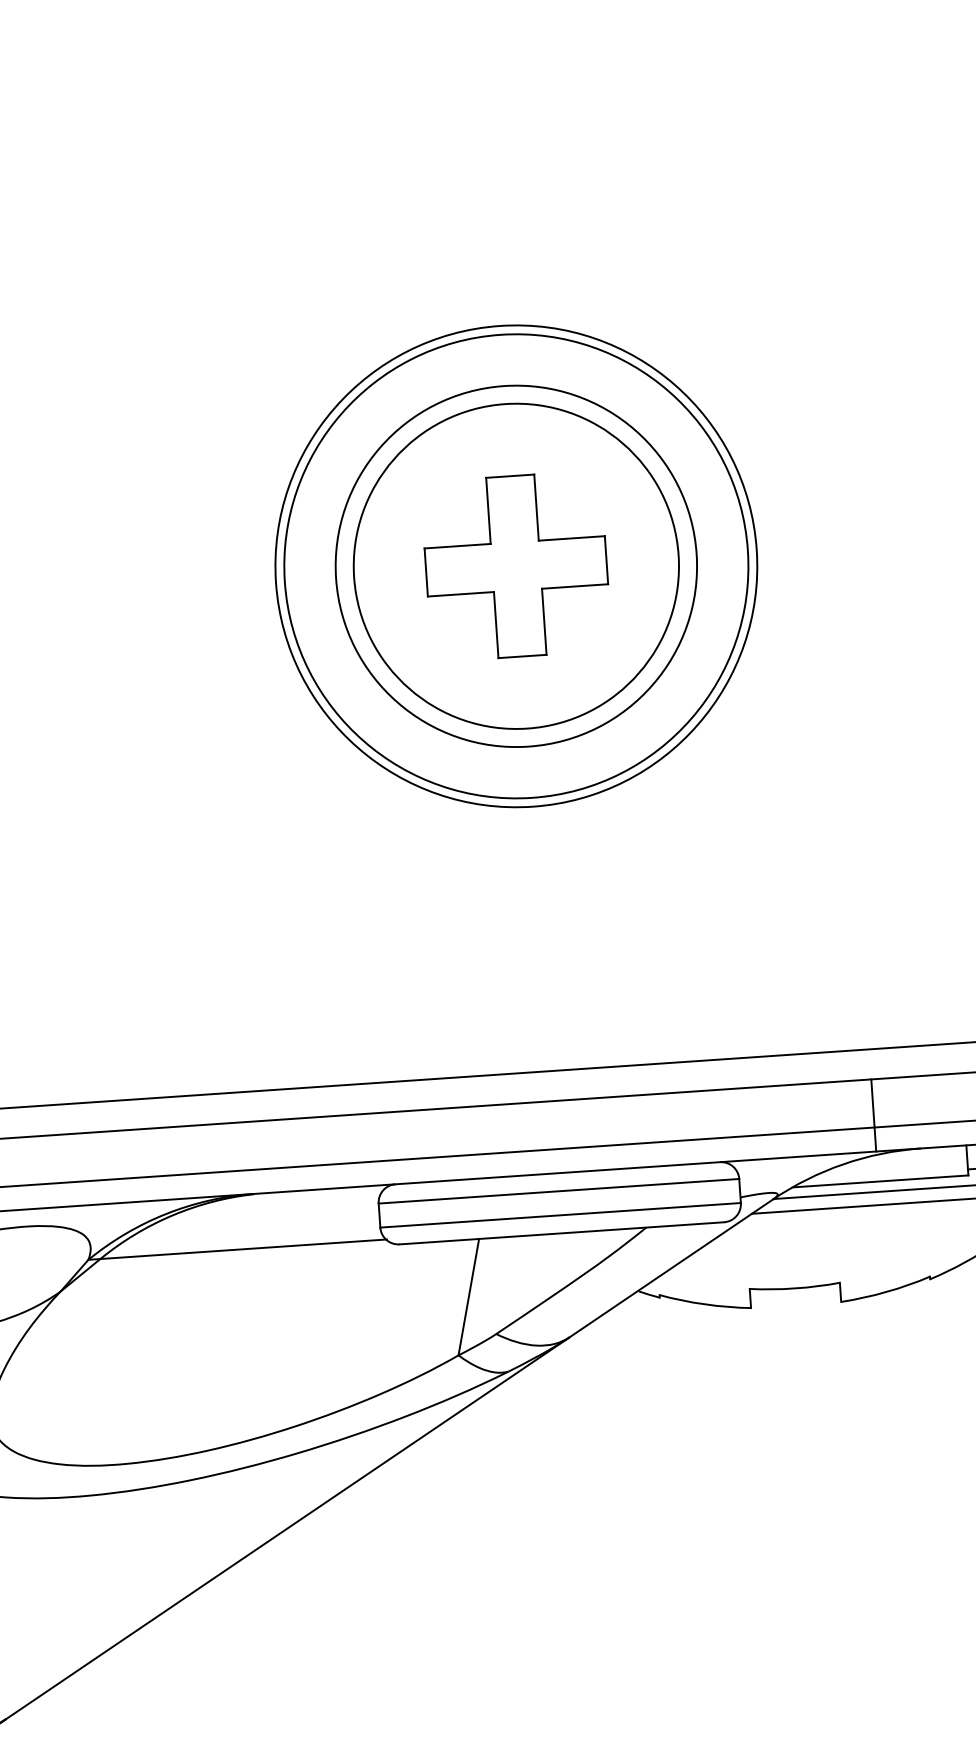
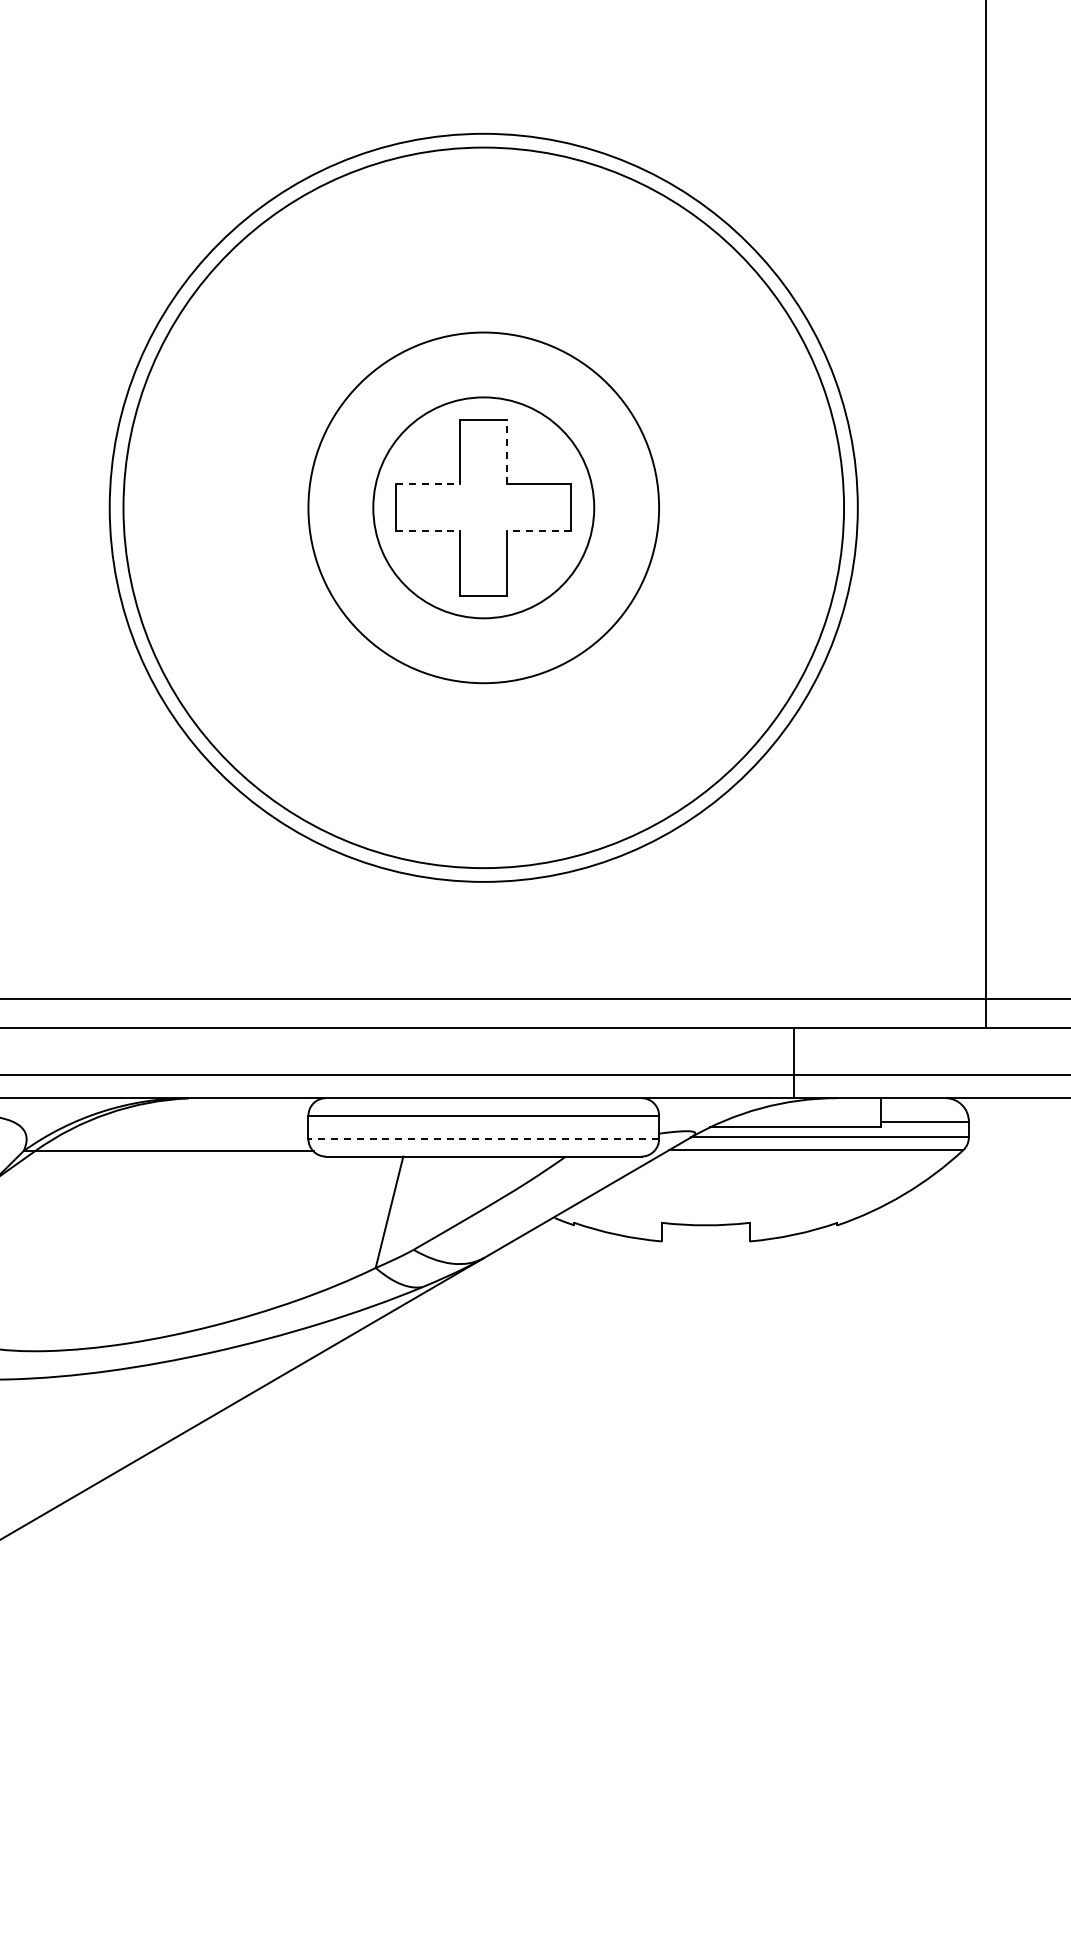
line: (536, 506) -> (507, 451), solid -> dashed
line: (457, 546) -> (428, 484), solid -> dashed
circle: (516, 565) -> (483, 507), size x0.7
circle: (516, 565) -> (483, 507), size x1.6
circle: (516, 565) -> (483, 507), size x1.6
line: (574, 586) -> (538, 531), solid -> dashed
line: (461, 594) -> (428, 531), solid -> dashed
line: (560, 1215) -> (483, 1139), solid -> dashed

